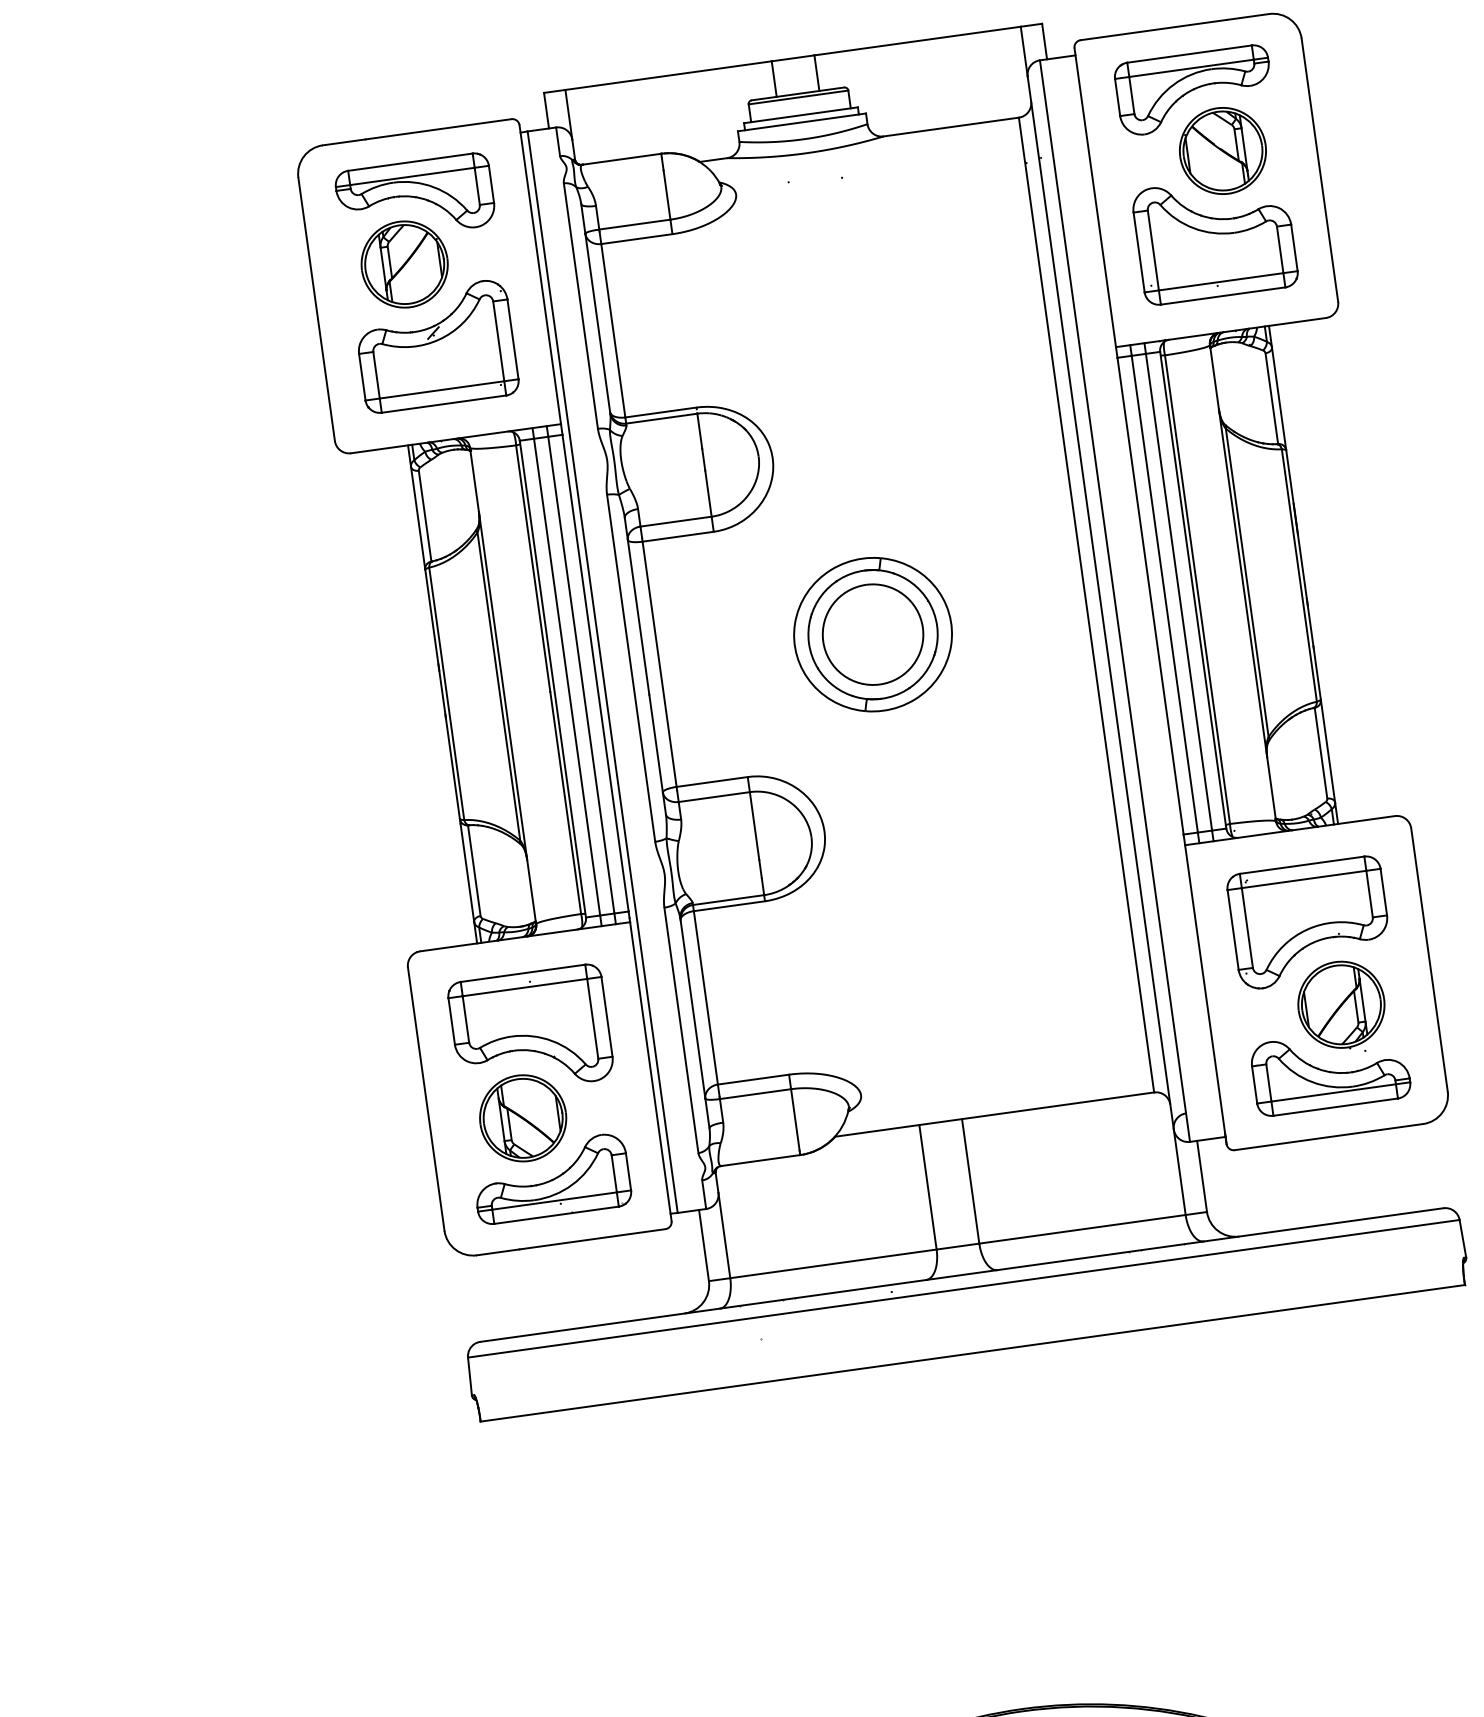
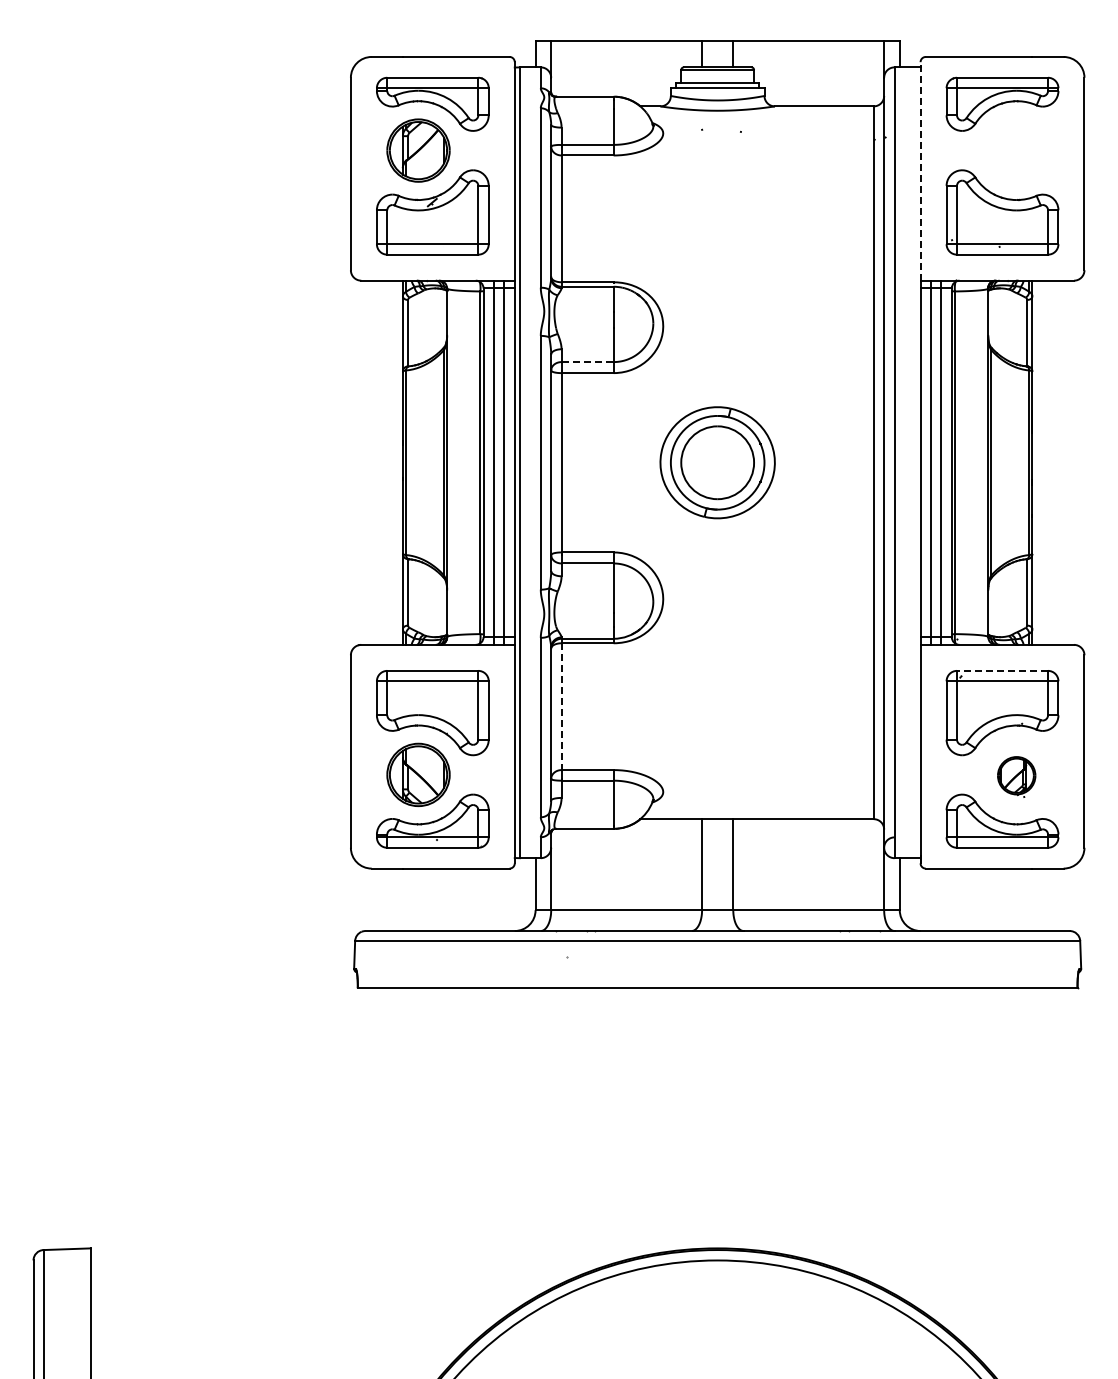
part: (1222, 150) -> (1016, 150), removed
line: (1094, 196) -> (920, 170), solid -> dashed
line: (677, 522) -> (588, 362), solid -> dashed
line: (1302, 864) -> (1002, 670), solid -> dashed
line: (705, 998) -> (561, 707), solid -> dashed
part: (1341, 1007) -> (1016, 776), size x0.6

